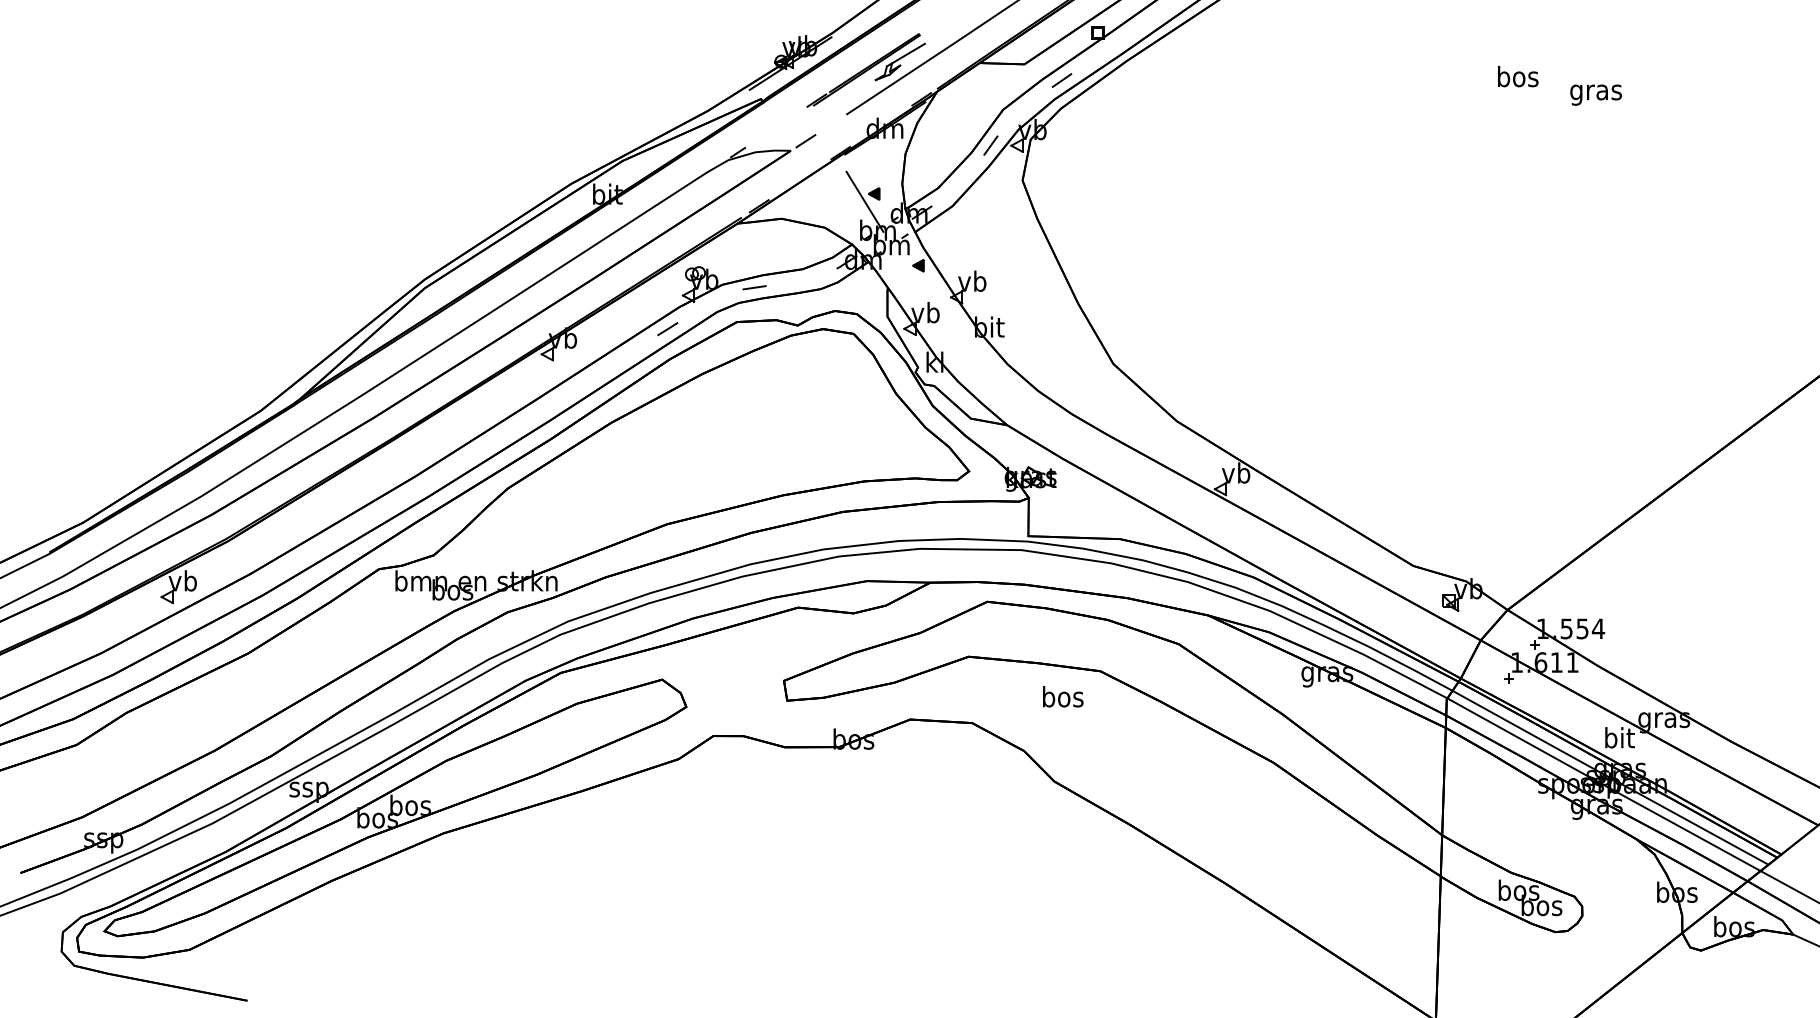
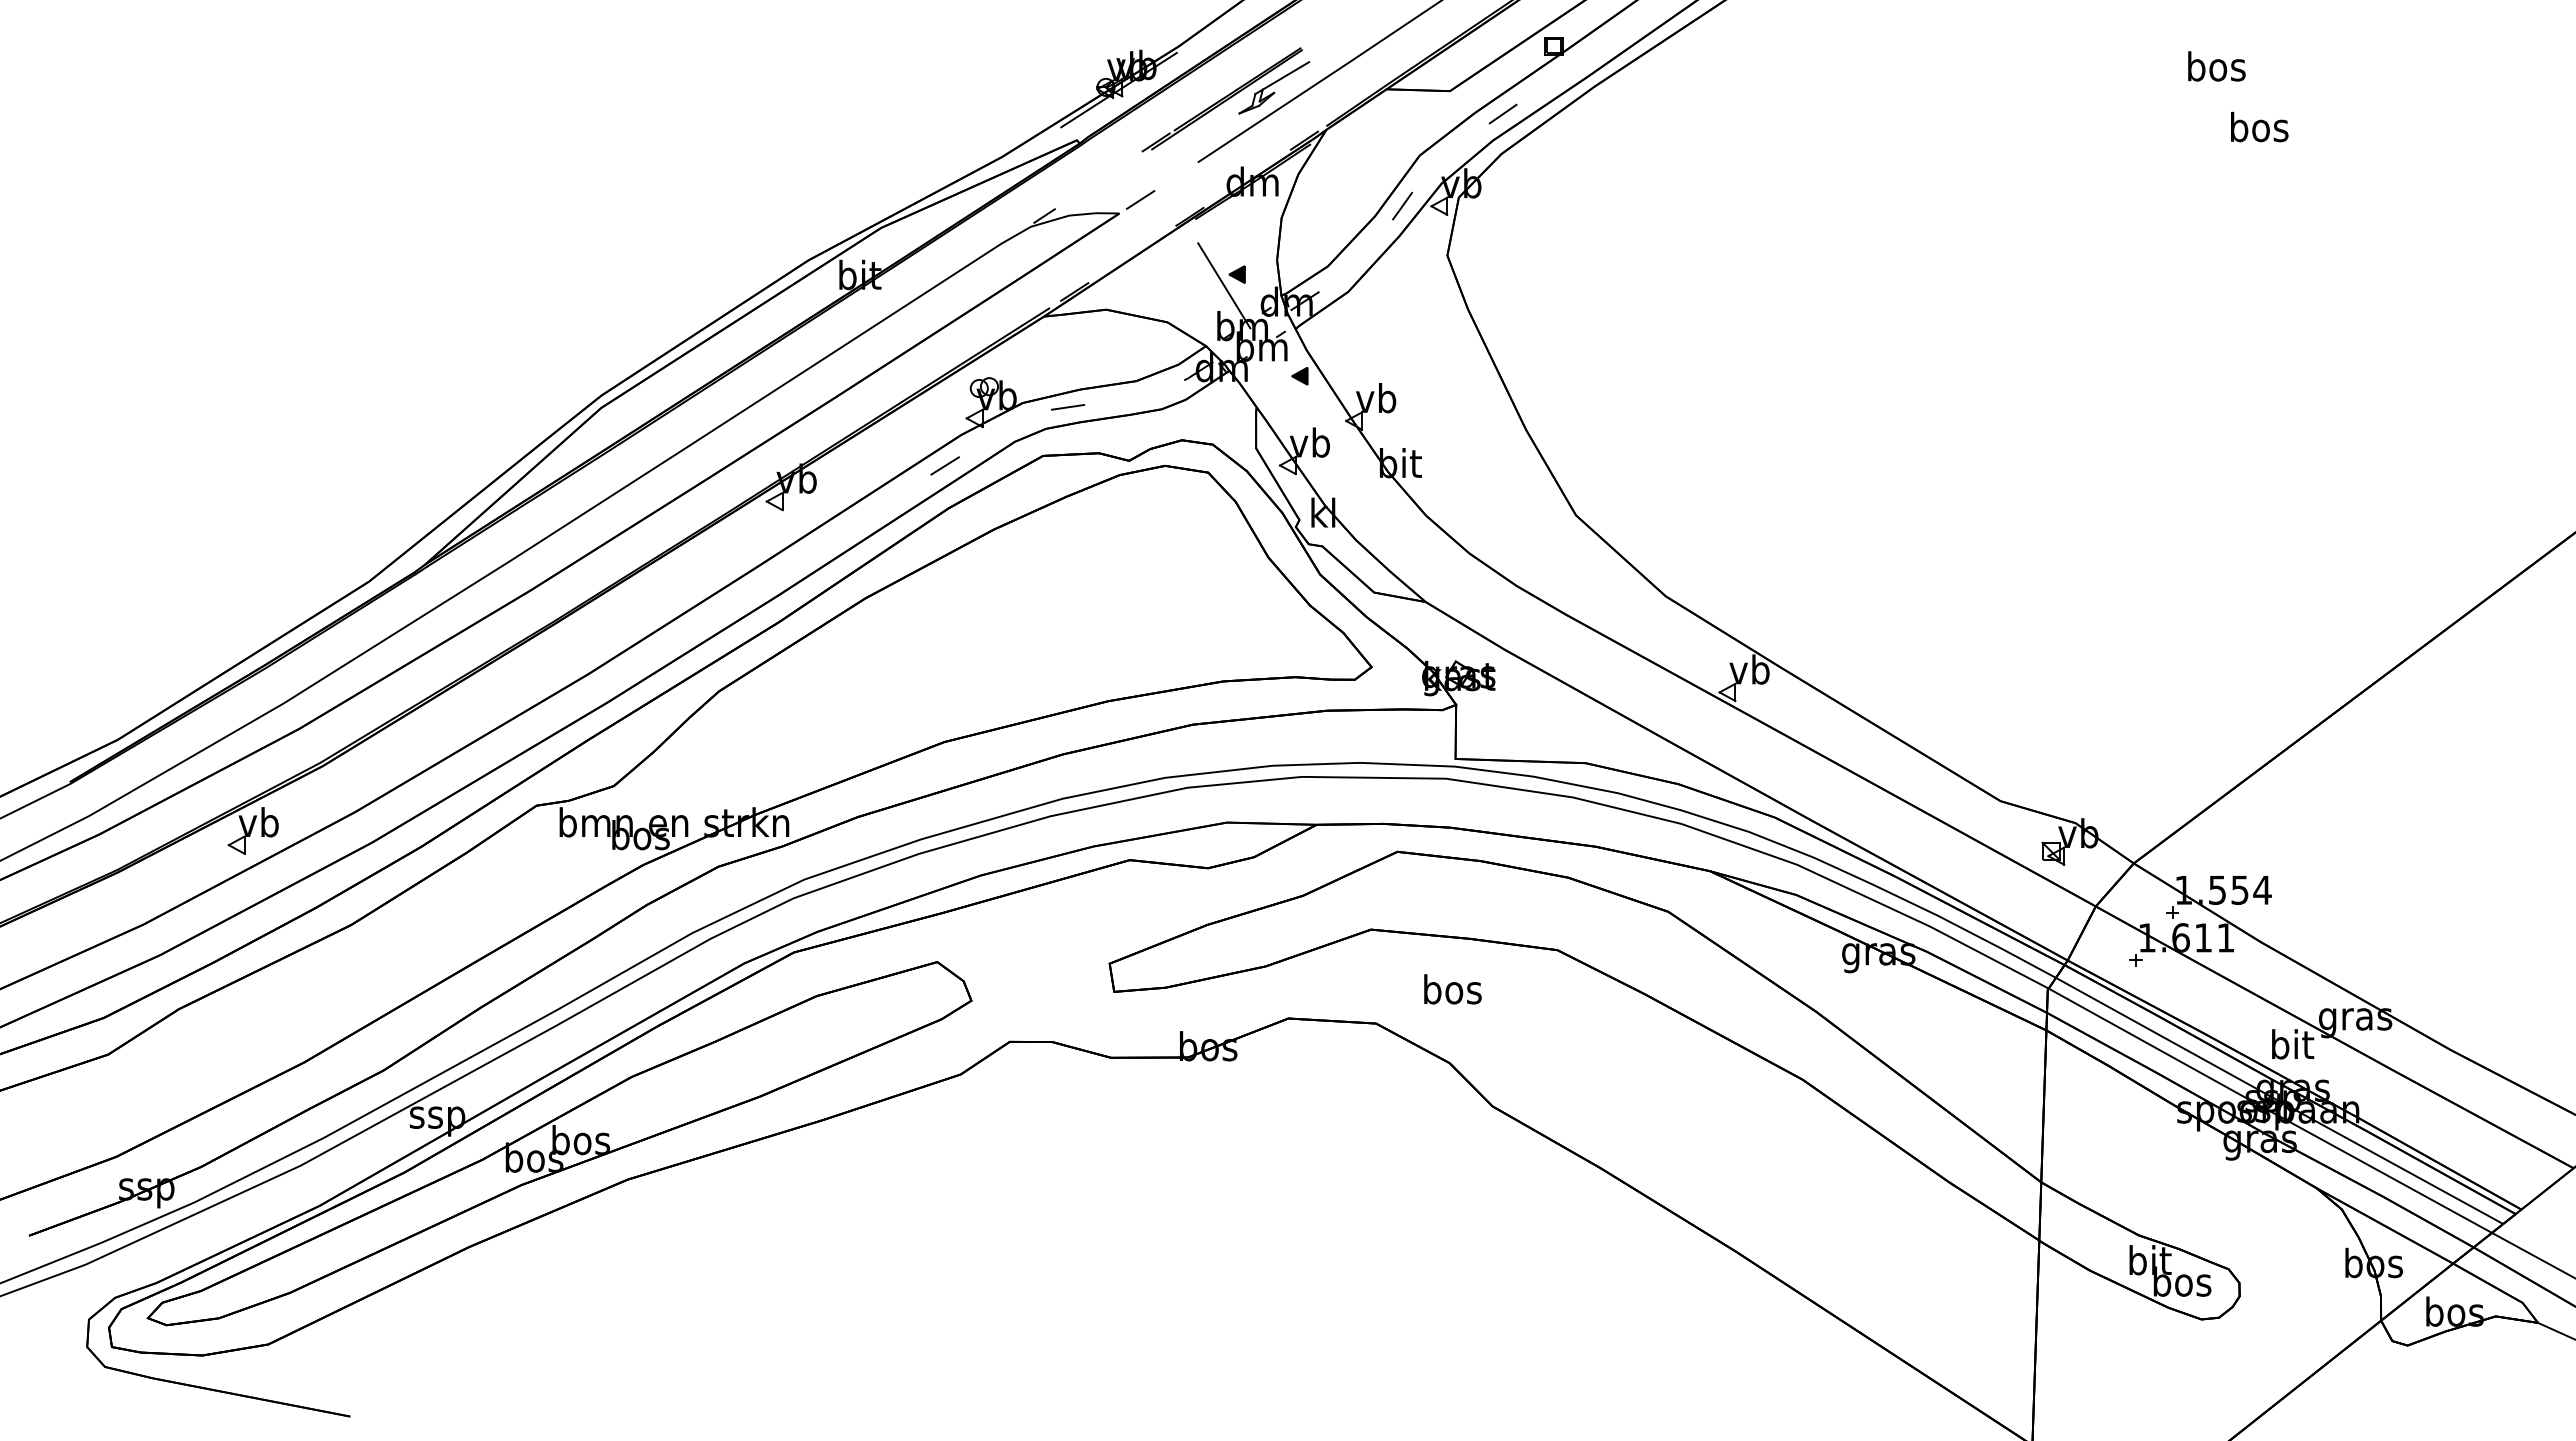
text: (1517, 76) -> (2216, 66), moved
text: (1595, 92) -> (2258, 130), gras -> bos
text: (1062, 696) -> (1452, 989), moved
text: (1518, 890) -> (2149, 1260), bos -> bit

